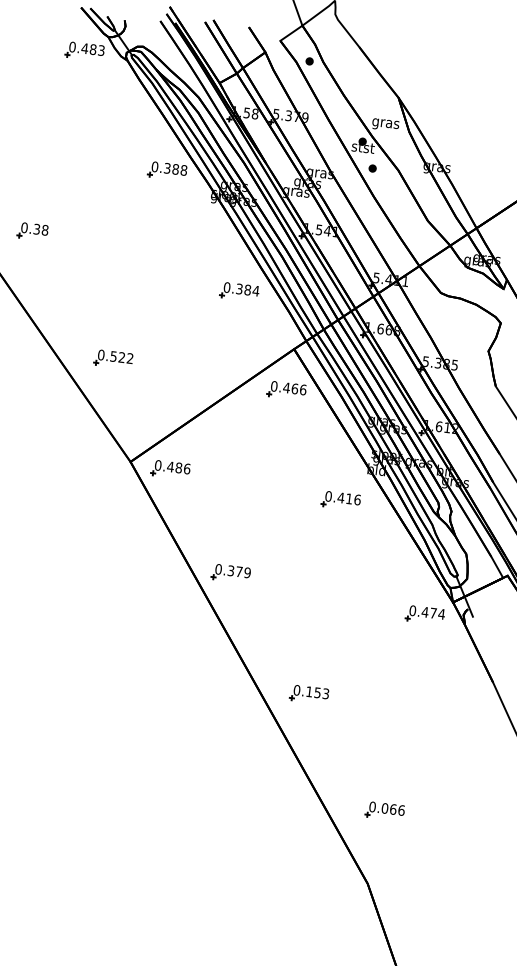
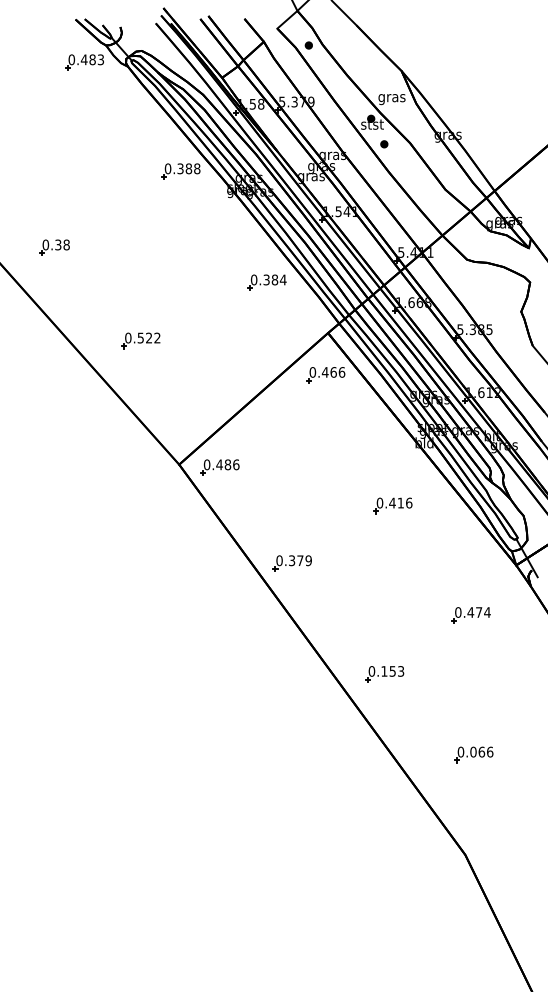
part: (113, 358) -> (140, 340), moved
part: (340, 500) -> (392, 505), moved
part: (424, 615) -> (470, 615), moved
part: (384, 810) -> (473, 754), moved

